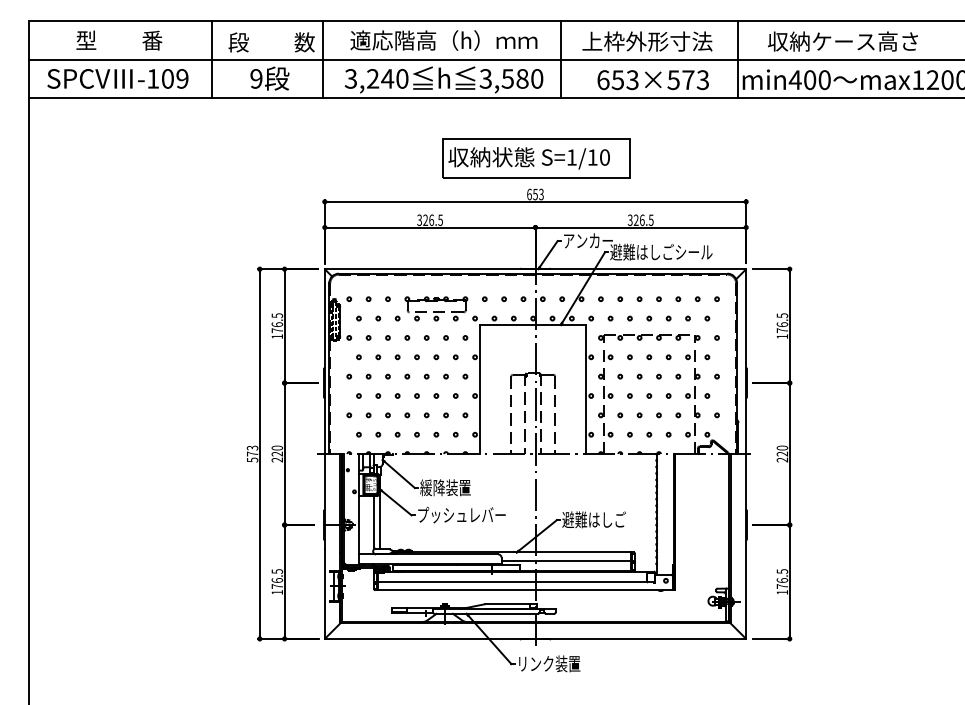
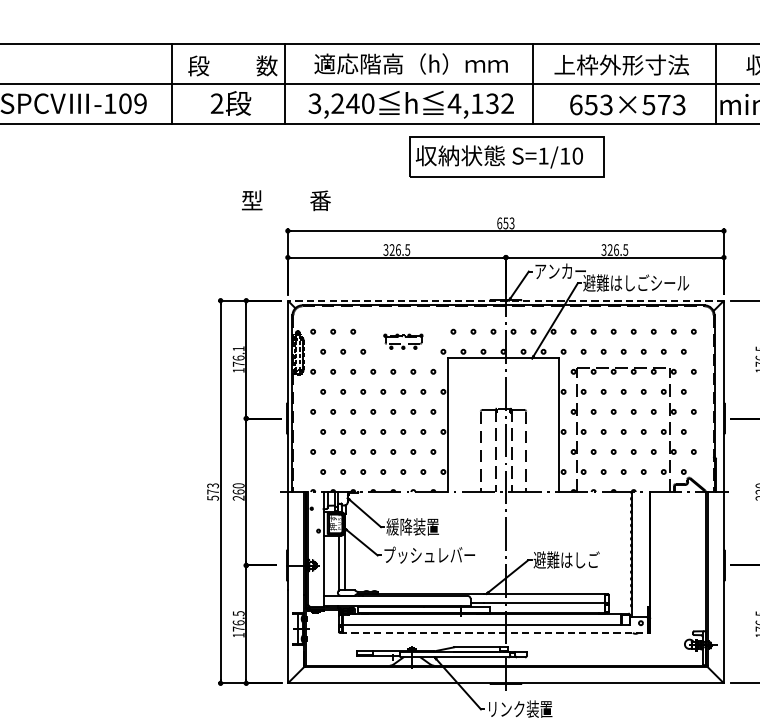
text: (119, 40) -> (286, 200), moved
text: (256, 78) -> (217, 103), 9 -> 2
text: (511, 78) -> (481, 103), 3,580 -> 4,132
part: (536, 158) -> (506, 157), moved
line: (535, 269) -> (505, 300), solid -> dashed
part: (436, 308) -> (403, 341), size x0.6
text: (277, 315) -> (238, 348), 176.5 -> 176.1
text: (277, 453) -> (238, 491), 220 -> 260
line: (524, 590) -> (494, 633), solid -> dashed

